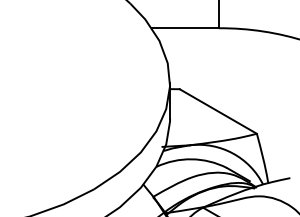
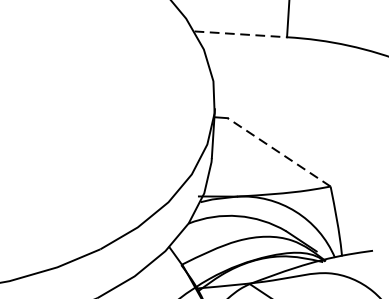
line: (185, 28) -> (241, 34), solid -> dashed
line: (218, 111) -> (279, 152), solid -> dashed

